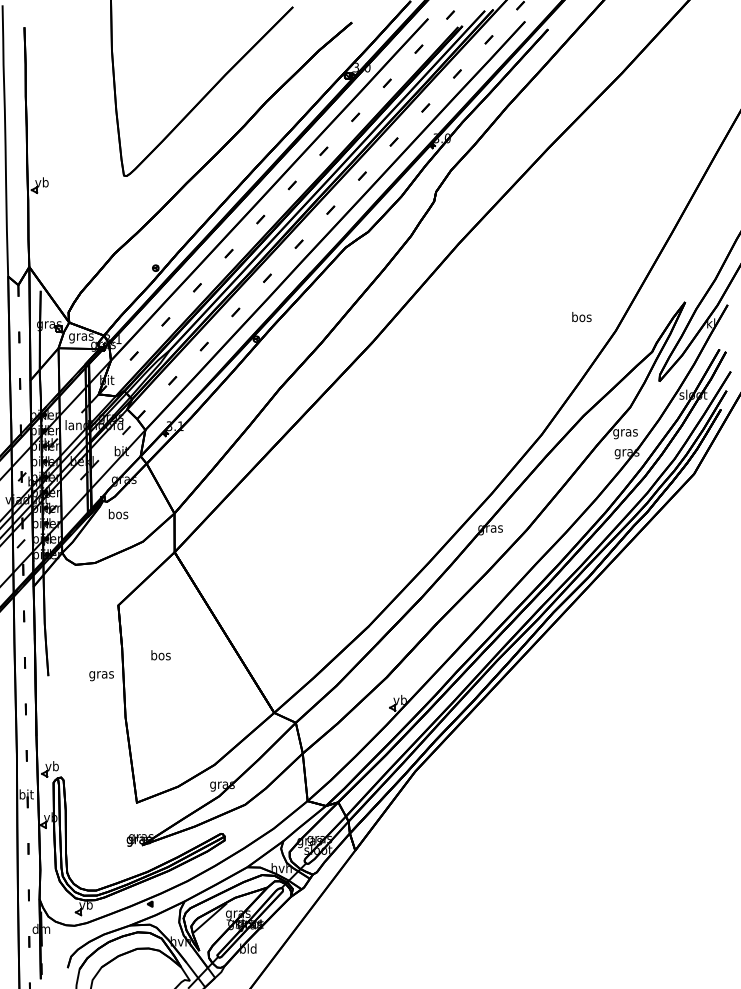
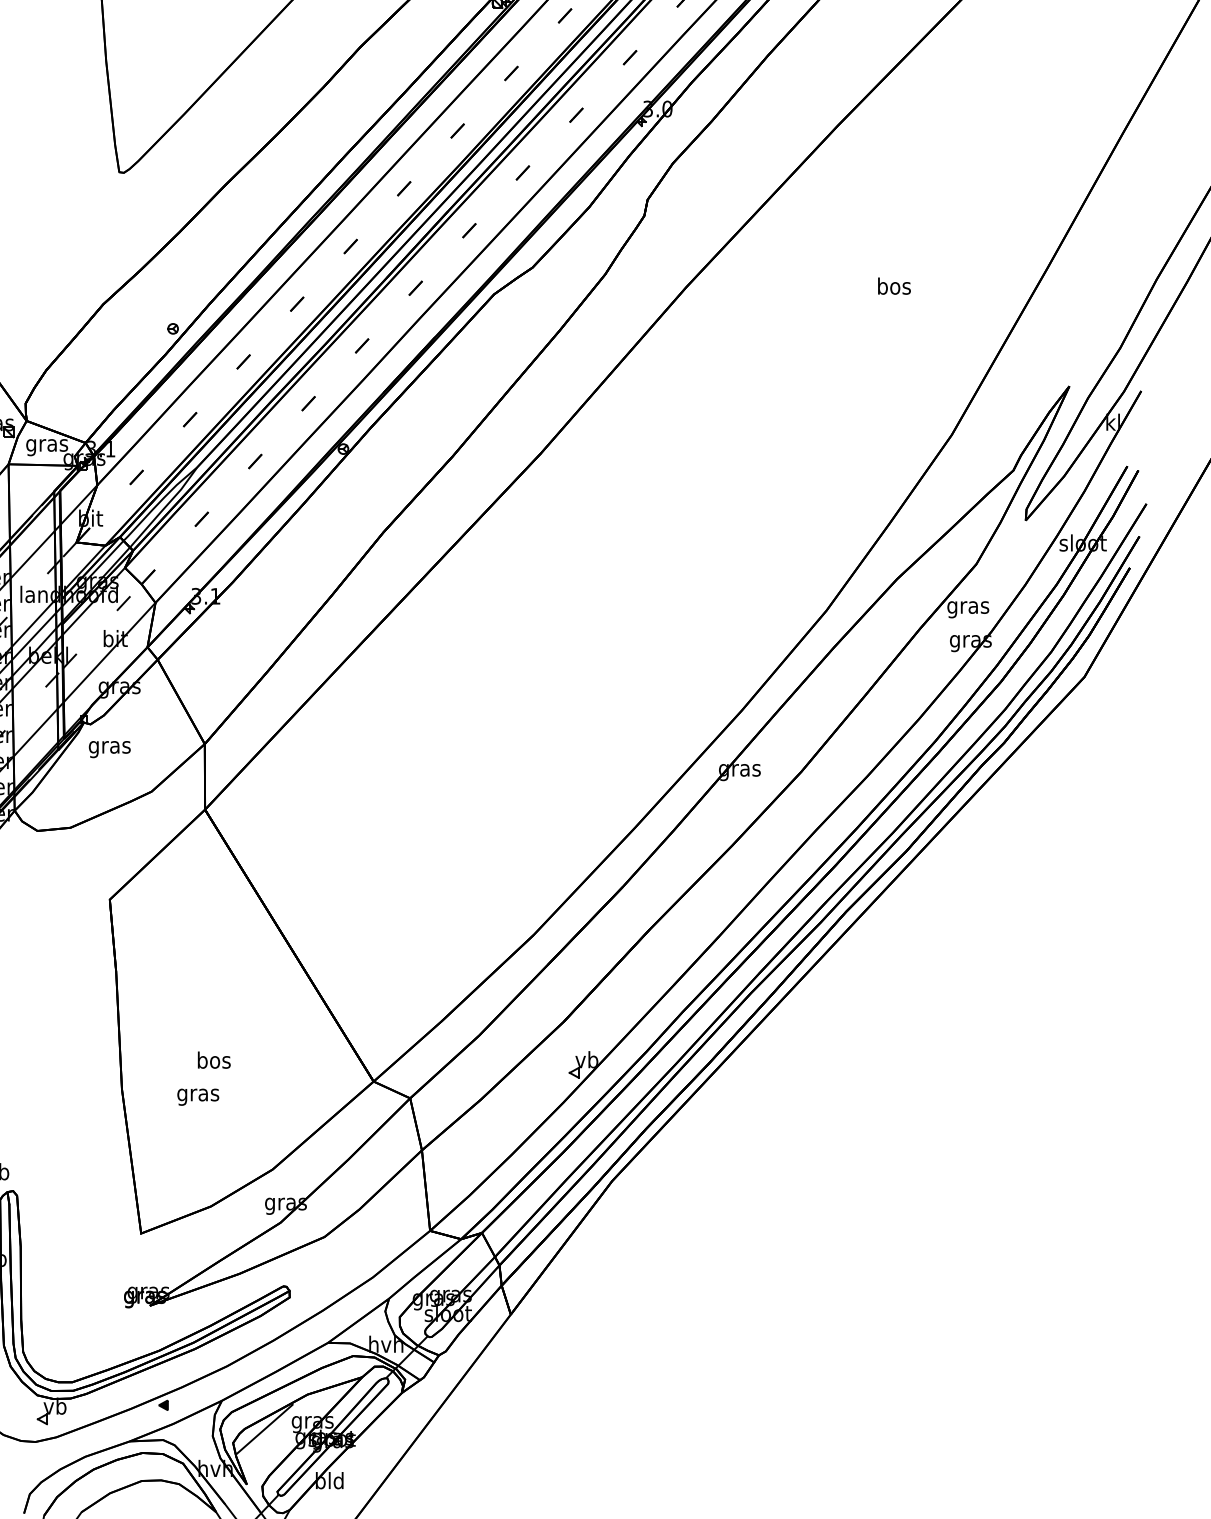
text: (581, 317) -> (893, 287), moved
text: (118, 515) -> (110, 747), bos -> gras
text: (160, 655) -> (213, 1060), moved
text: (101, 676) -> (198, 1097), moved

